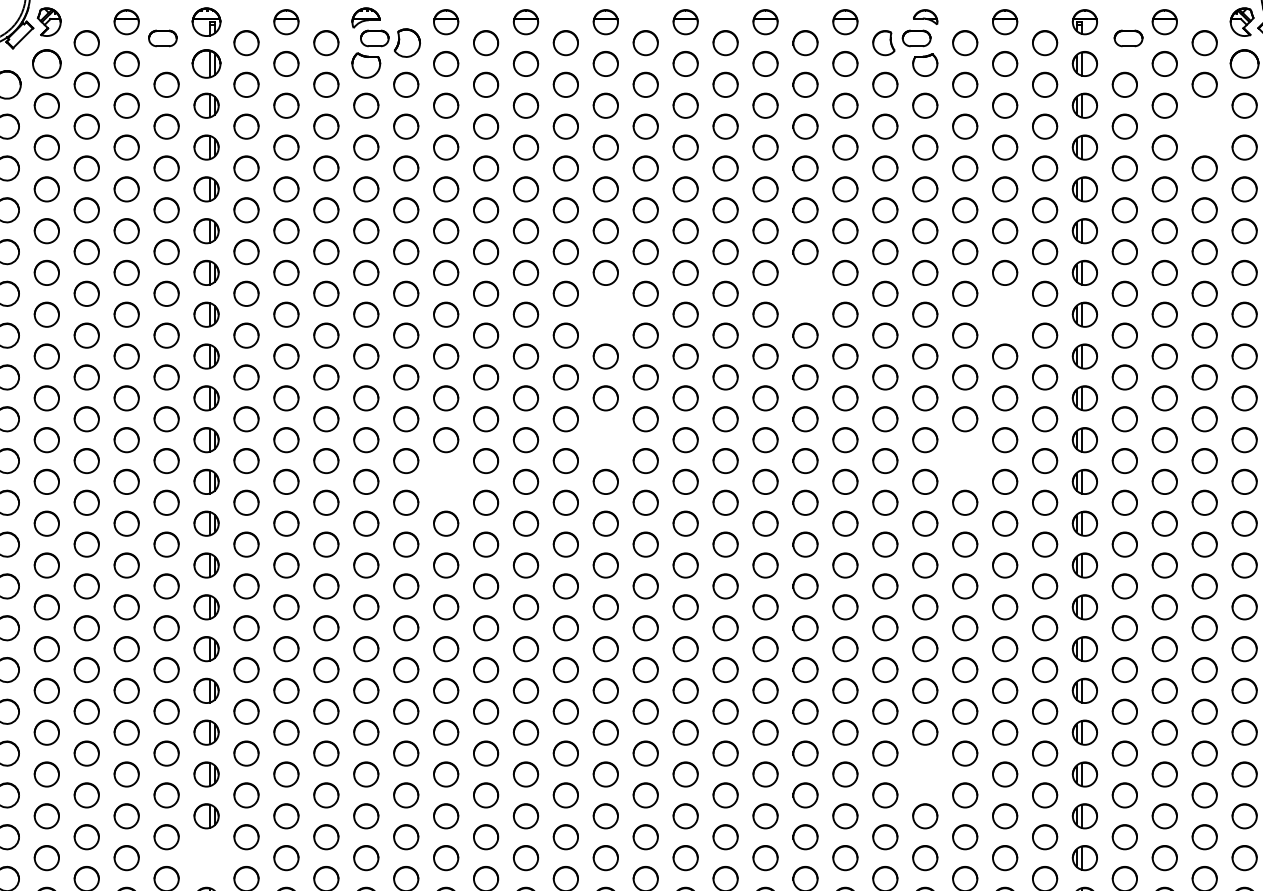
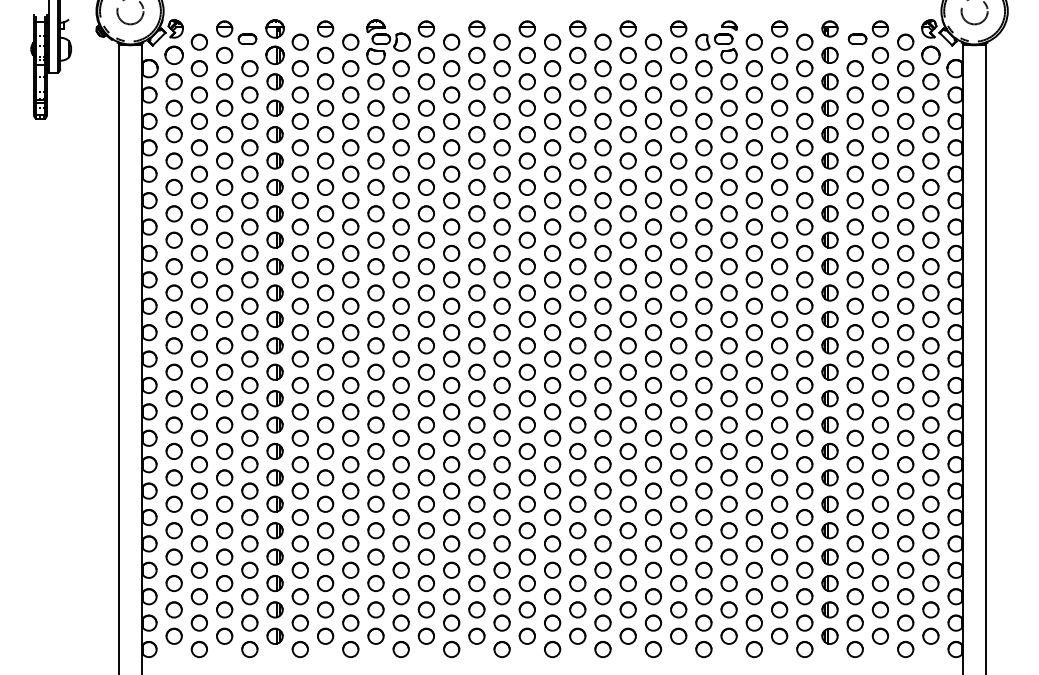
circle: (1204, 125) -> (905, 94), added
part: (805, 293) -> (653, 200), added
circle: (604, 314) -> (526, 213), added
circle: (1004, 314) -> (779, 213), added
circle: (604, 439) -> (526, 292), added
circle: (963, 459) -> (753, 305), added
circle: (444, 480) -> (425, 318), added
circle: (924, 773) -> (728, 503), added
part: (205, 857) -> (274, 556), added

